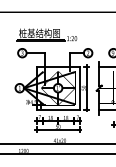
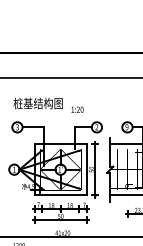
line: (40, 41) -> (39, 113), removed

